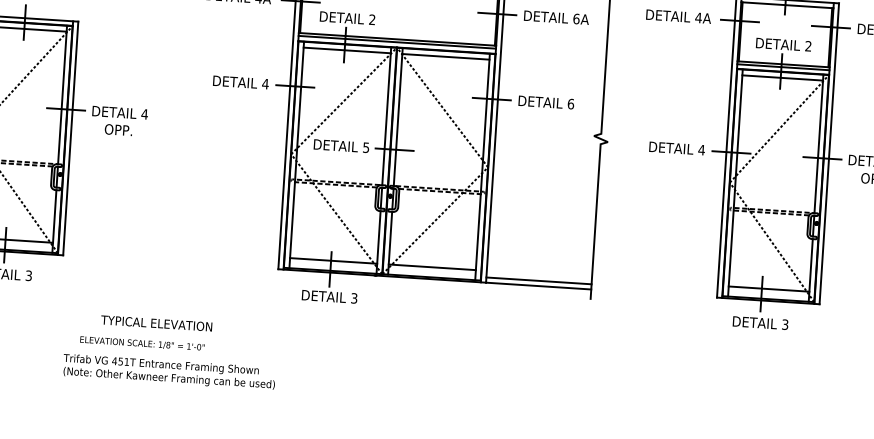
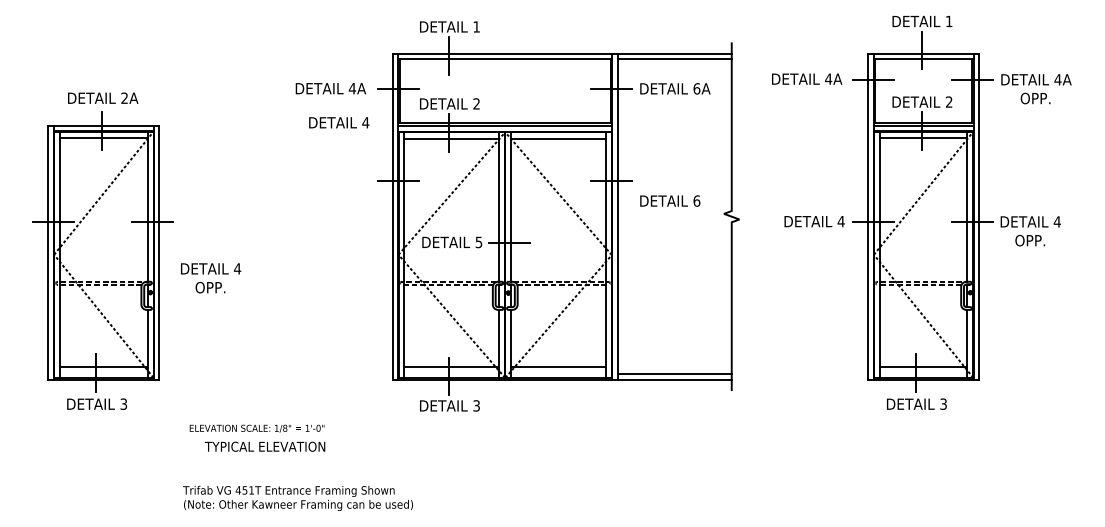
text: (241, 82) -> (339, 122), moved
text: (546, 102) -> (670, 200), moved
text: (120, 121) -> (211, 278), moved
text: (141, 343) -> (256, 428), moved
text: (168, 371) -> (297, 497), moved

